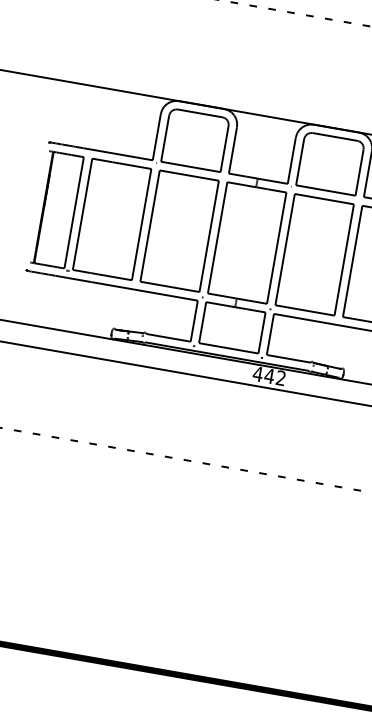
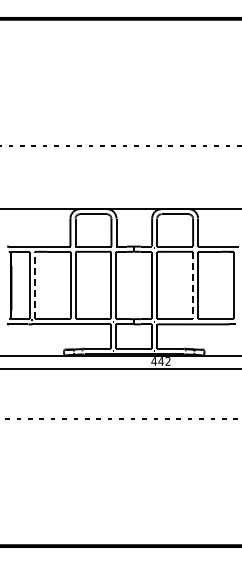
line: (82, 214) -> (34, 285), solid -> dashed
line: (344, 260) -> (193, 285), solid -> dashed

